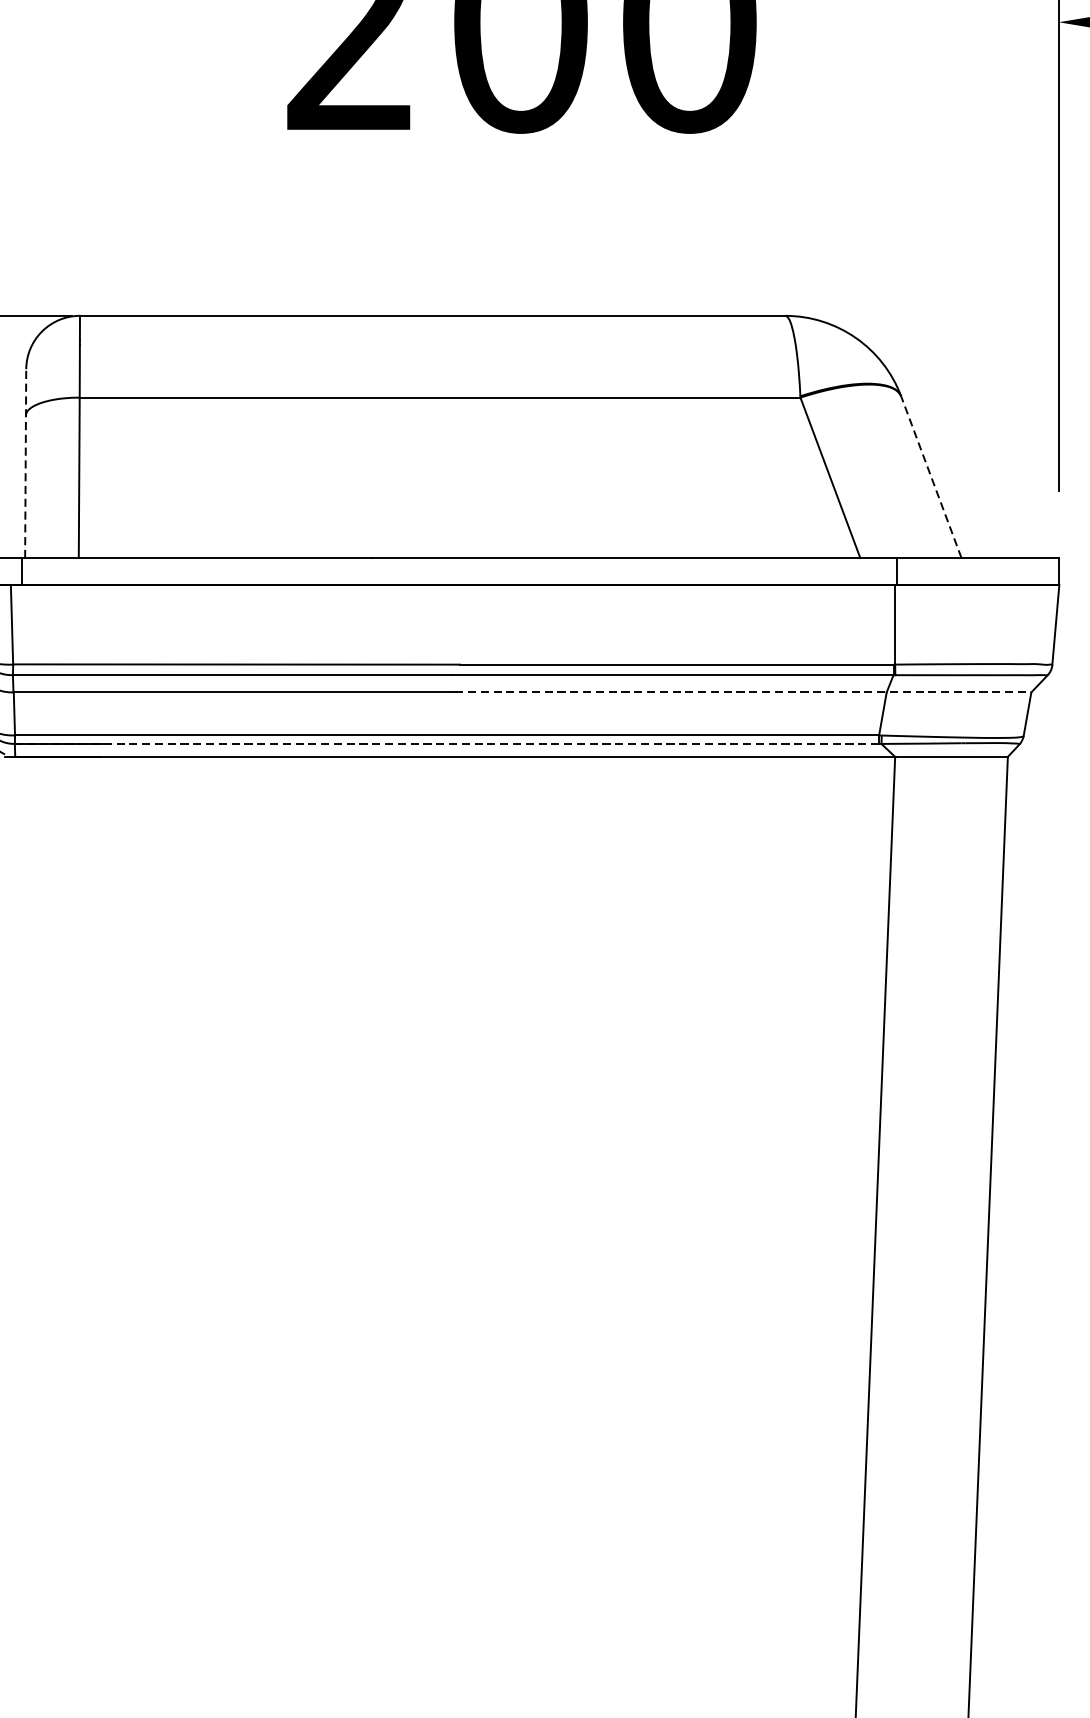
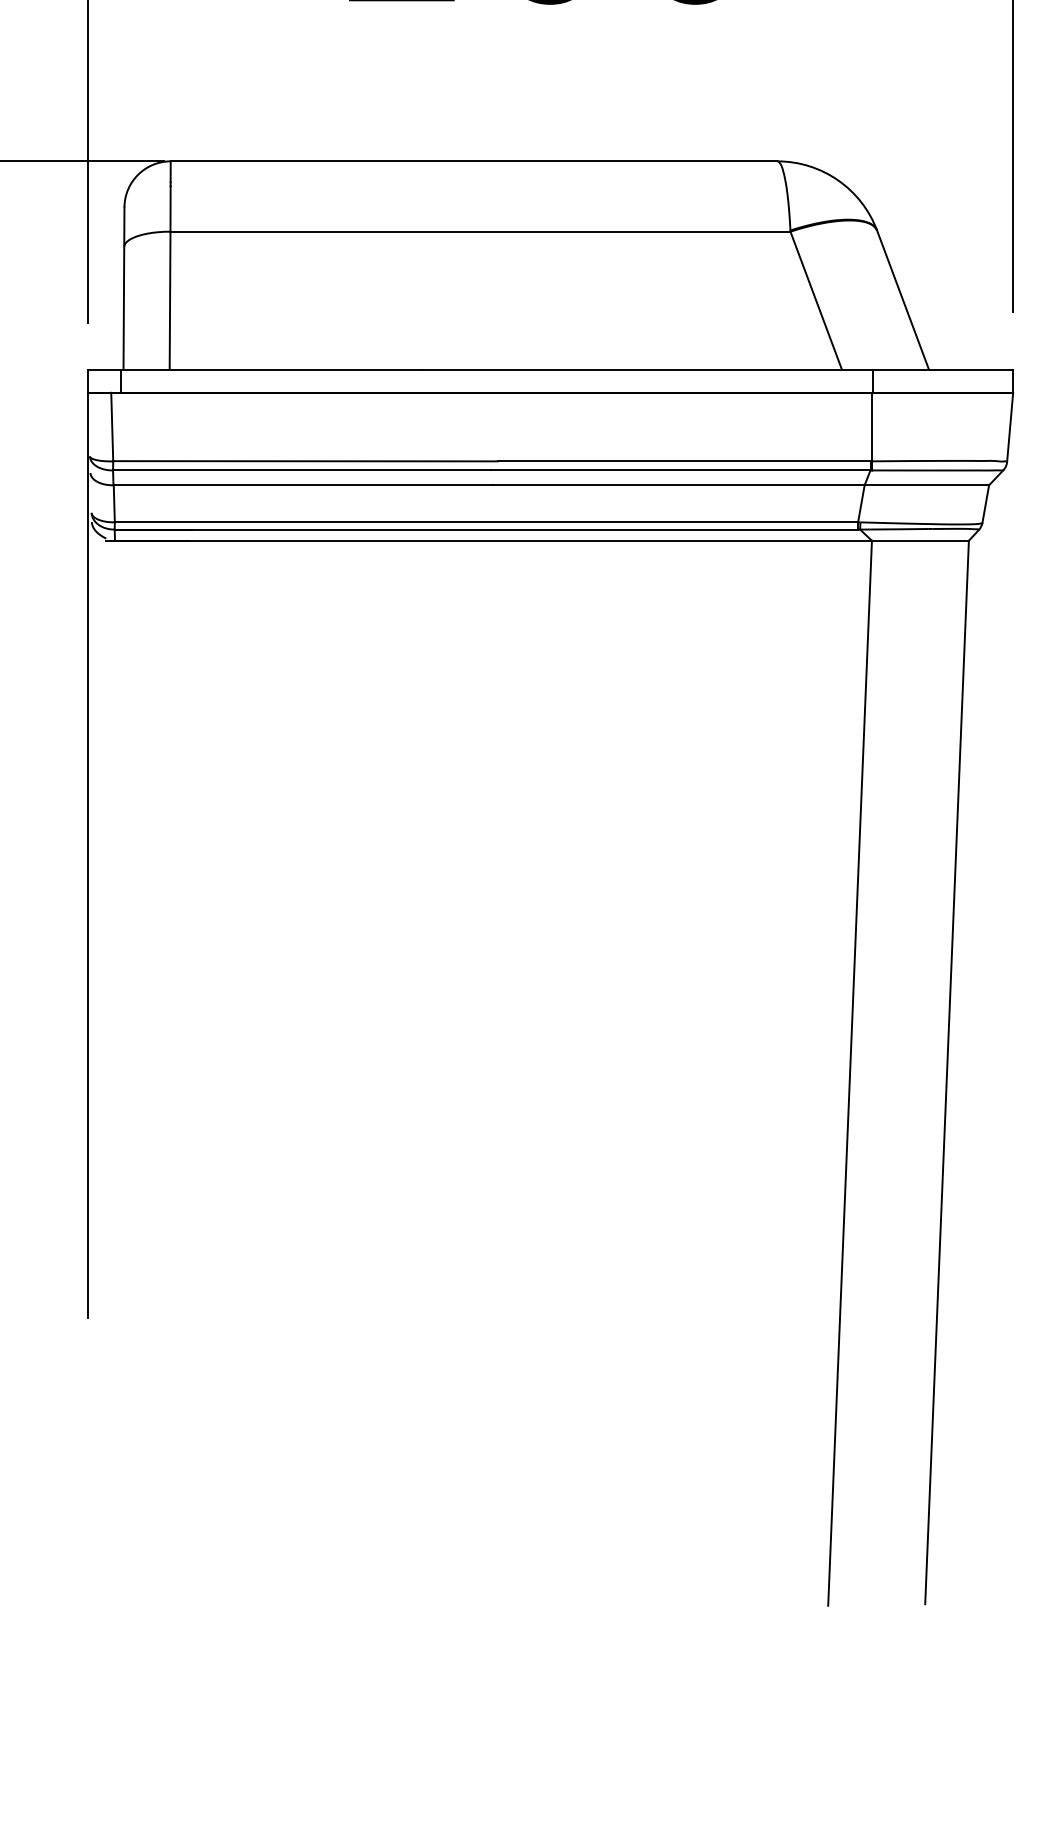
line: (26, 463) -> (124, 288), dashed -> solid
line: (930, 476) -> (902, 299), dashed -> solid
line: (743, 692) -> (741, 485), dashed -> solid
line: (447, 743) -> (486, 529), dashed -> solid

